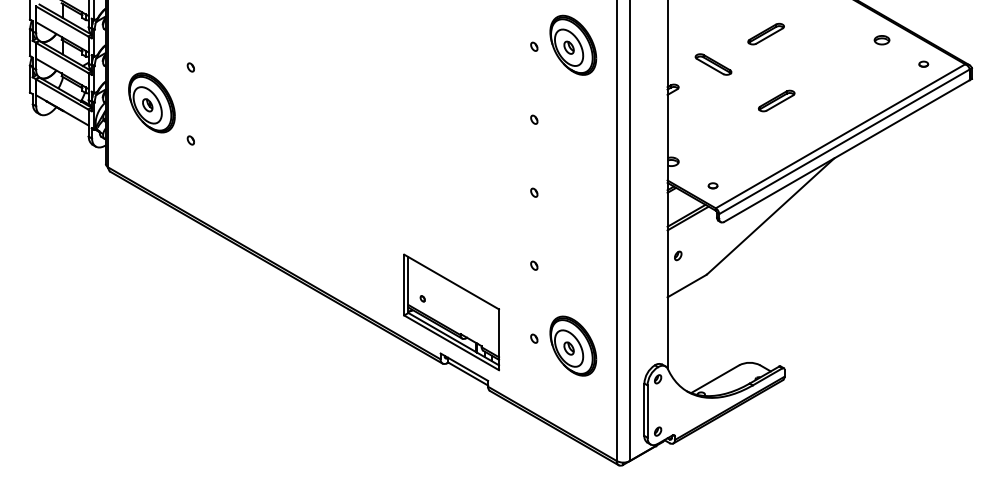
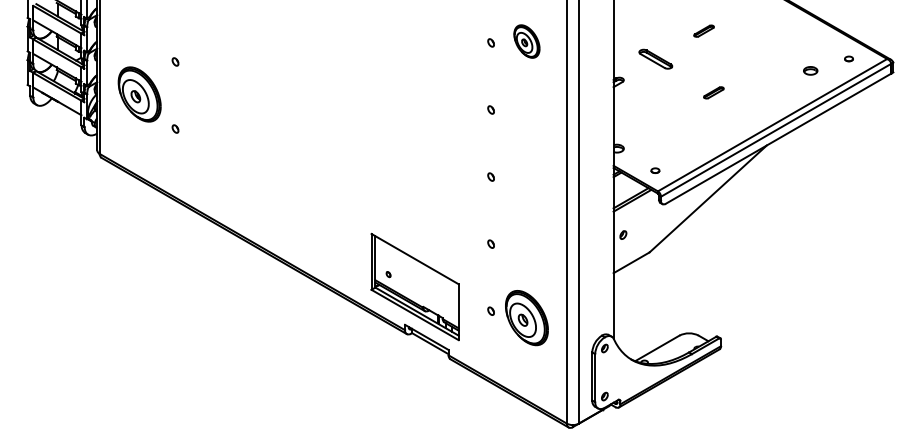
part: (765, 33) -> (703, 30), size x0.6
part: (881, 39) -> (810, 70), moved
part: (572, 45) -> (526, 41), size x0.6
part: (776, 100) -> (713, 92), size x0.6

